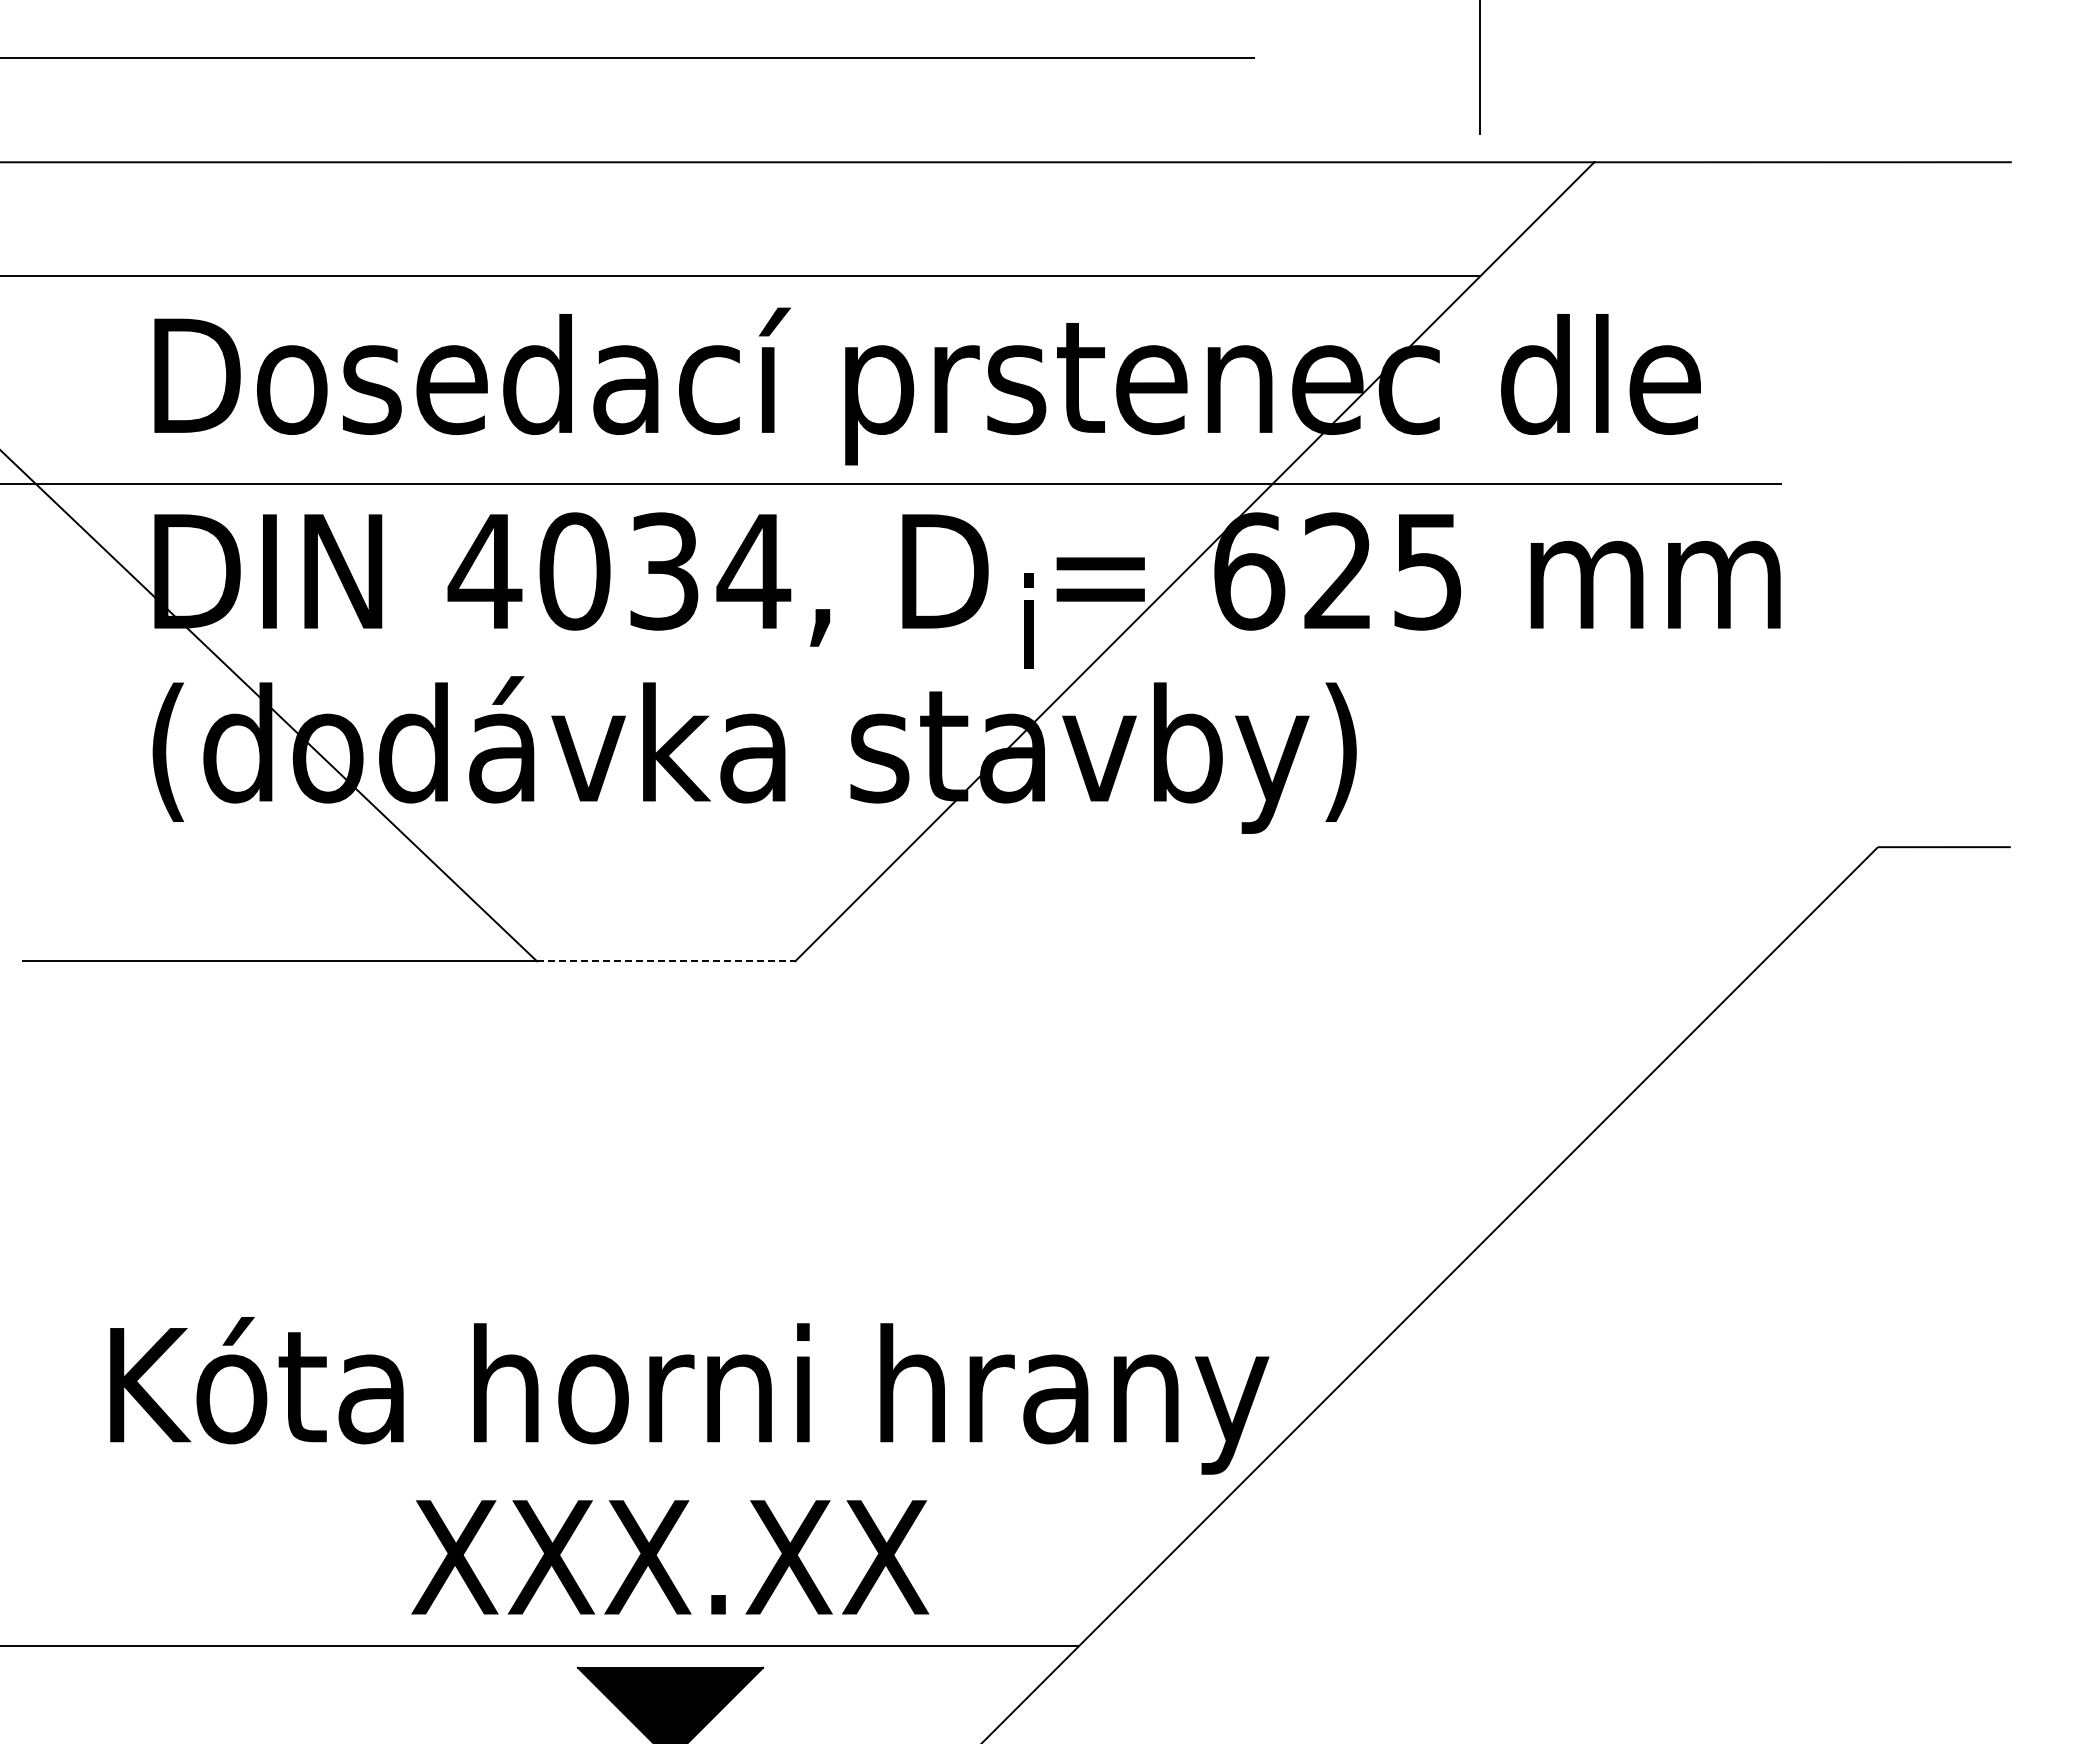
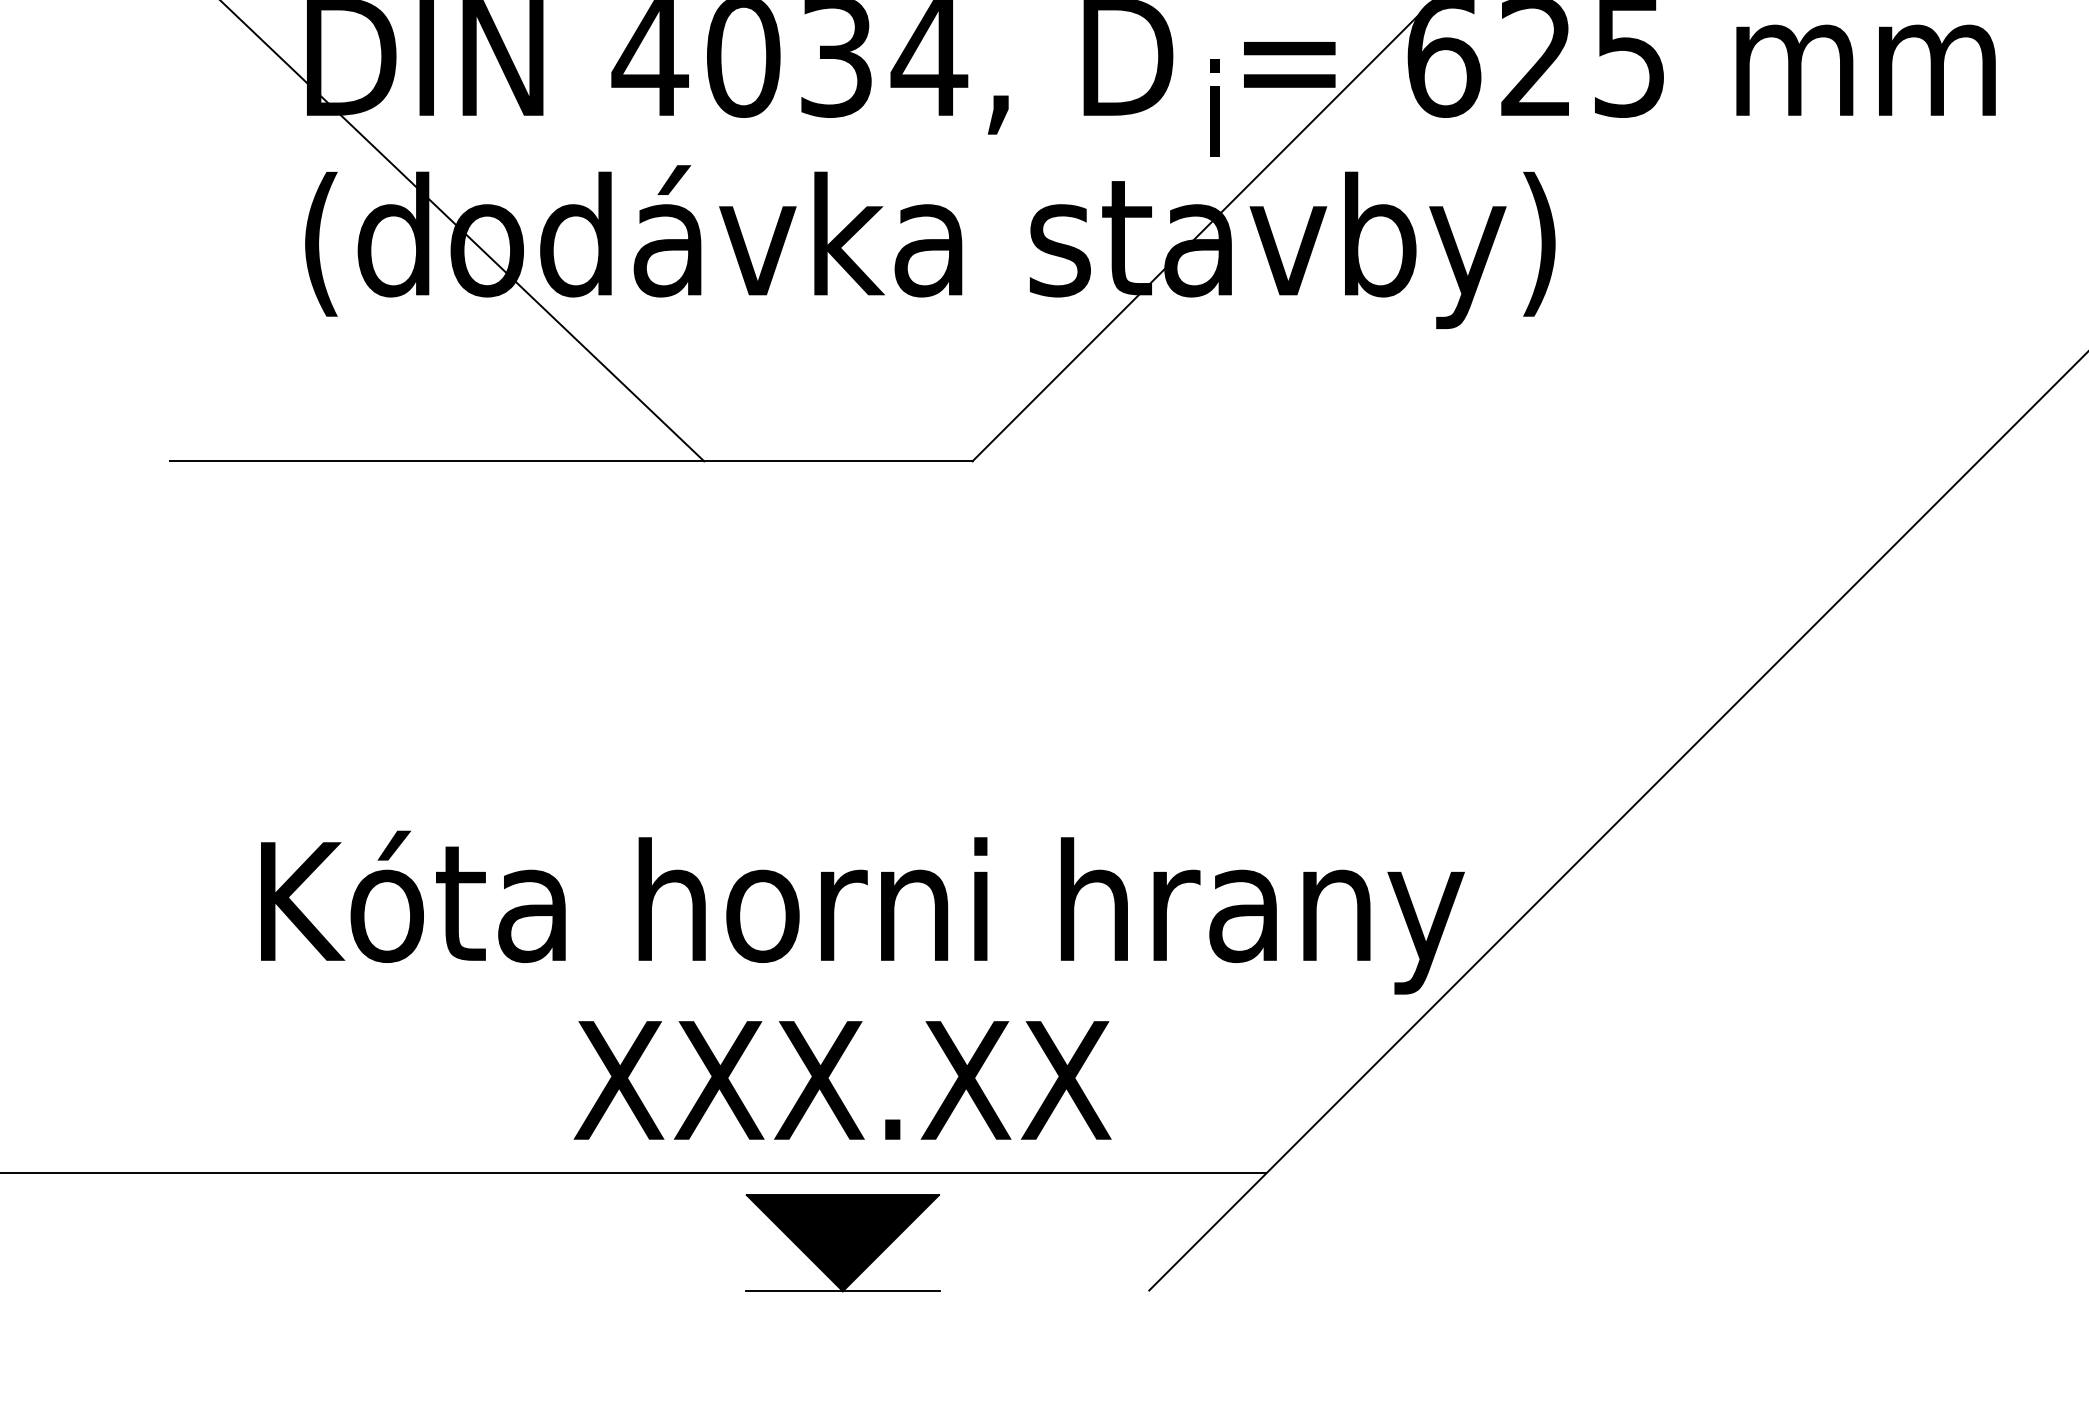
line: (666, 961) -> (838, 461), dashed -> solid

